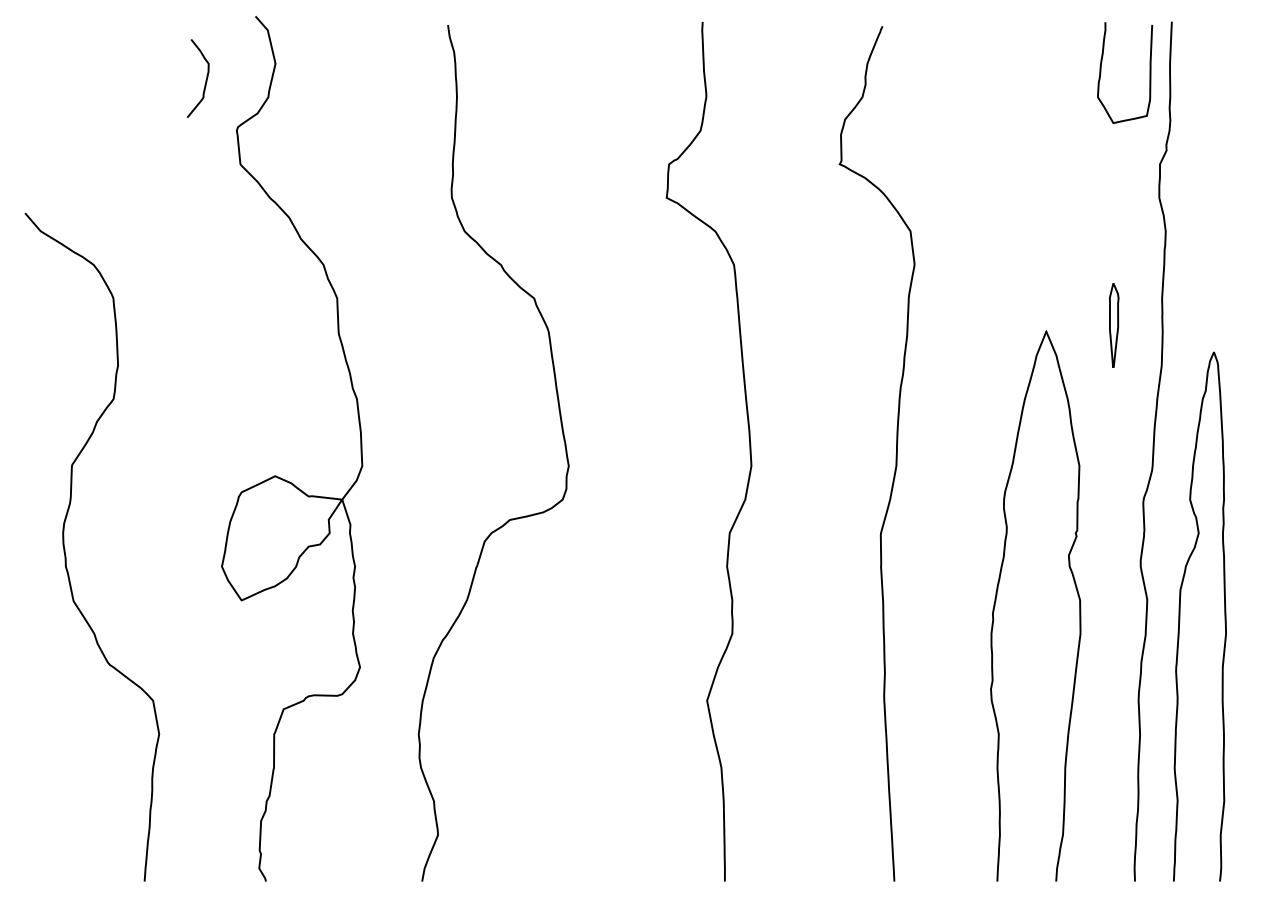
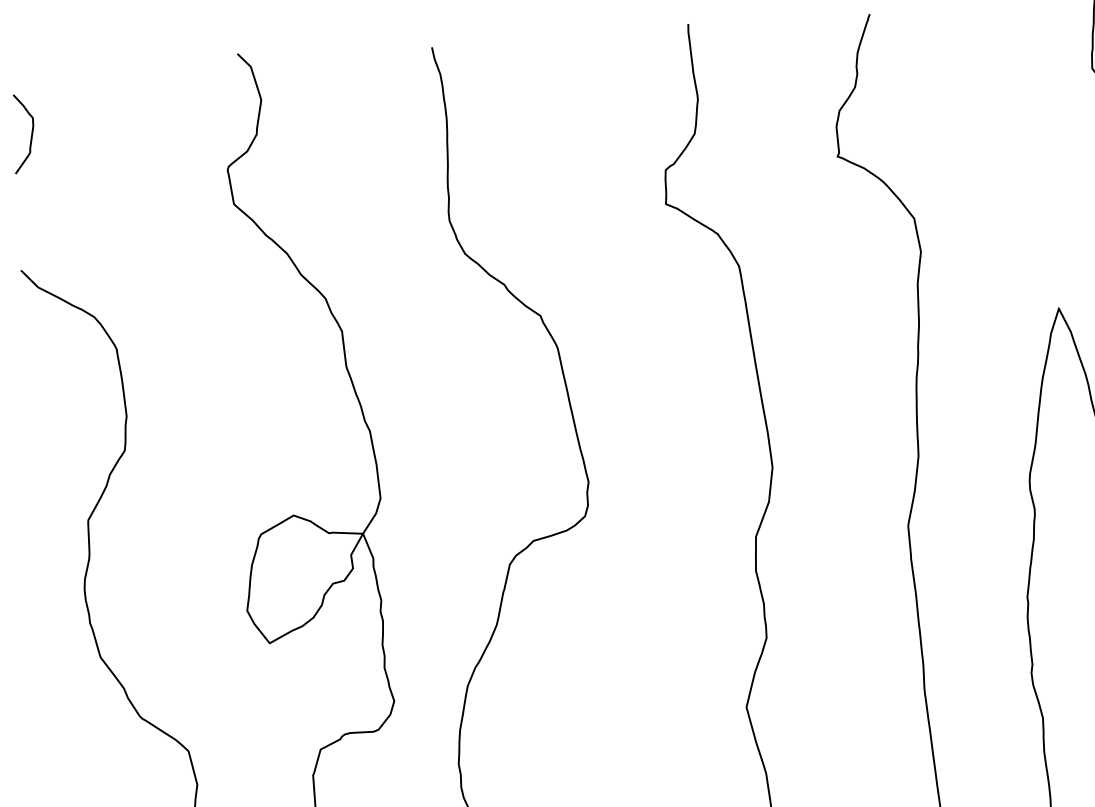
curve: (205, 79) -> (30, 134), moved

